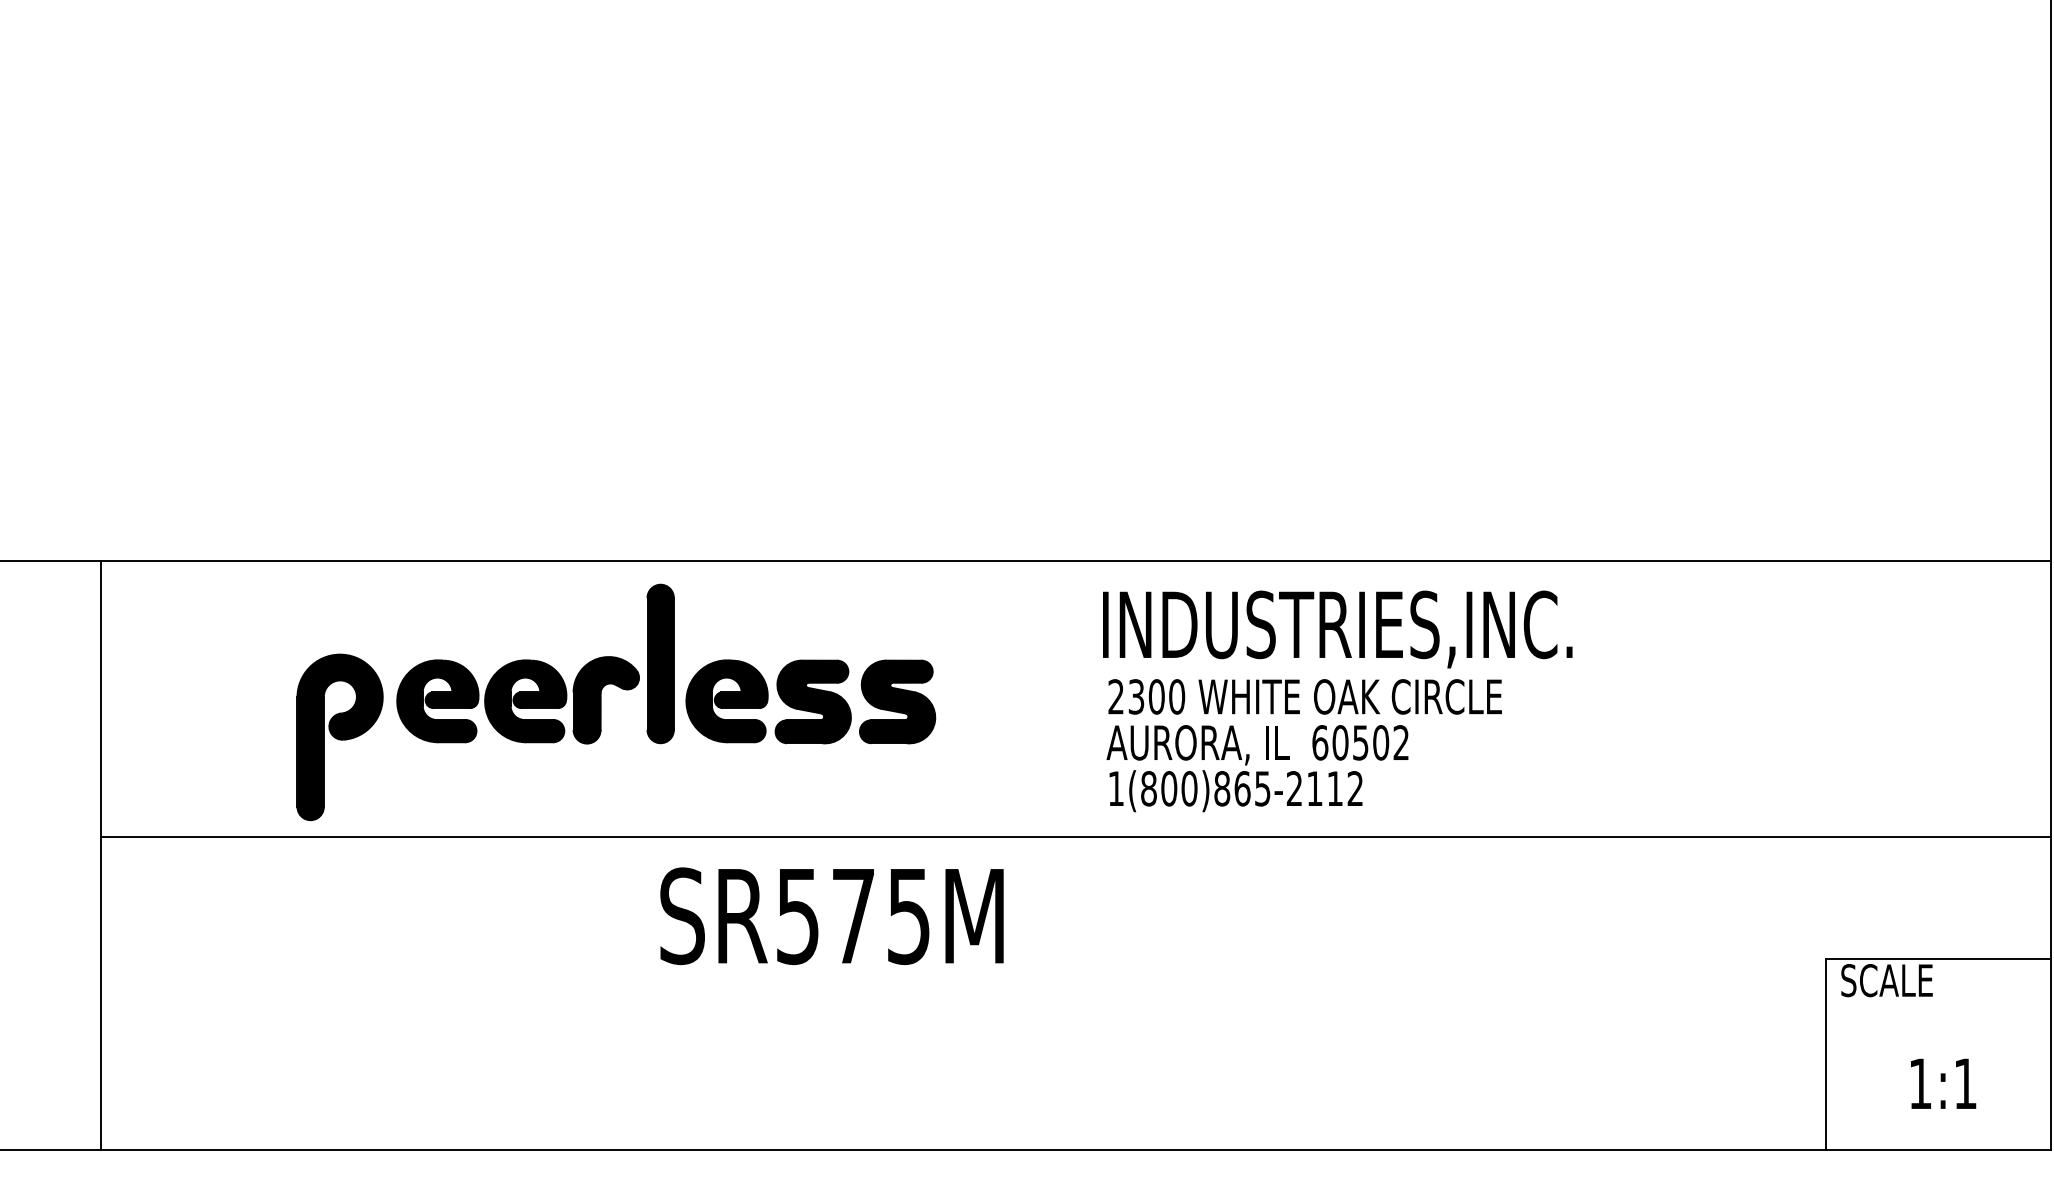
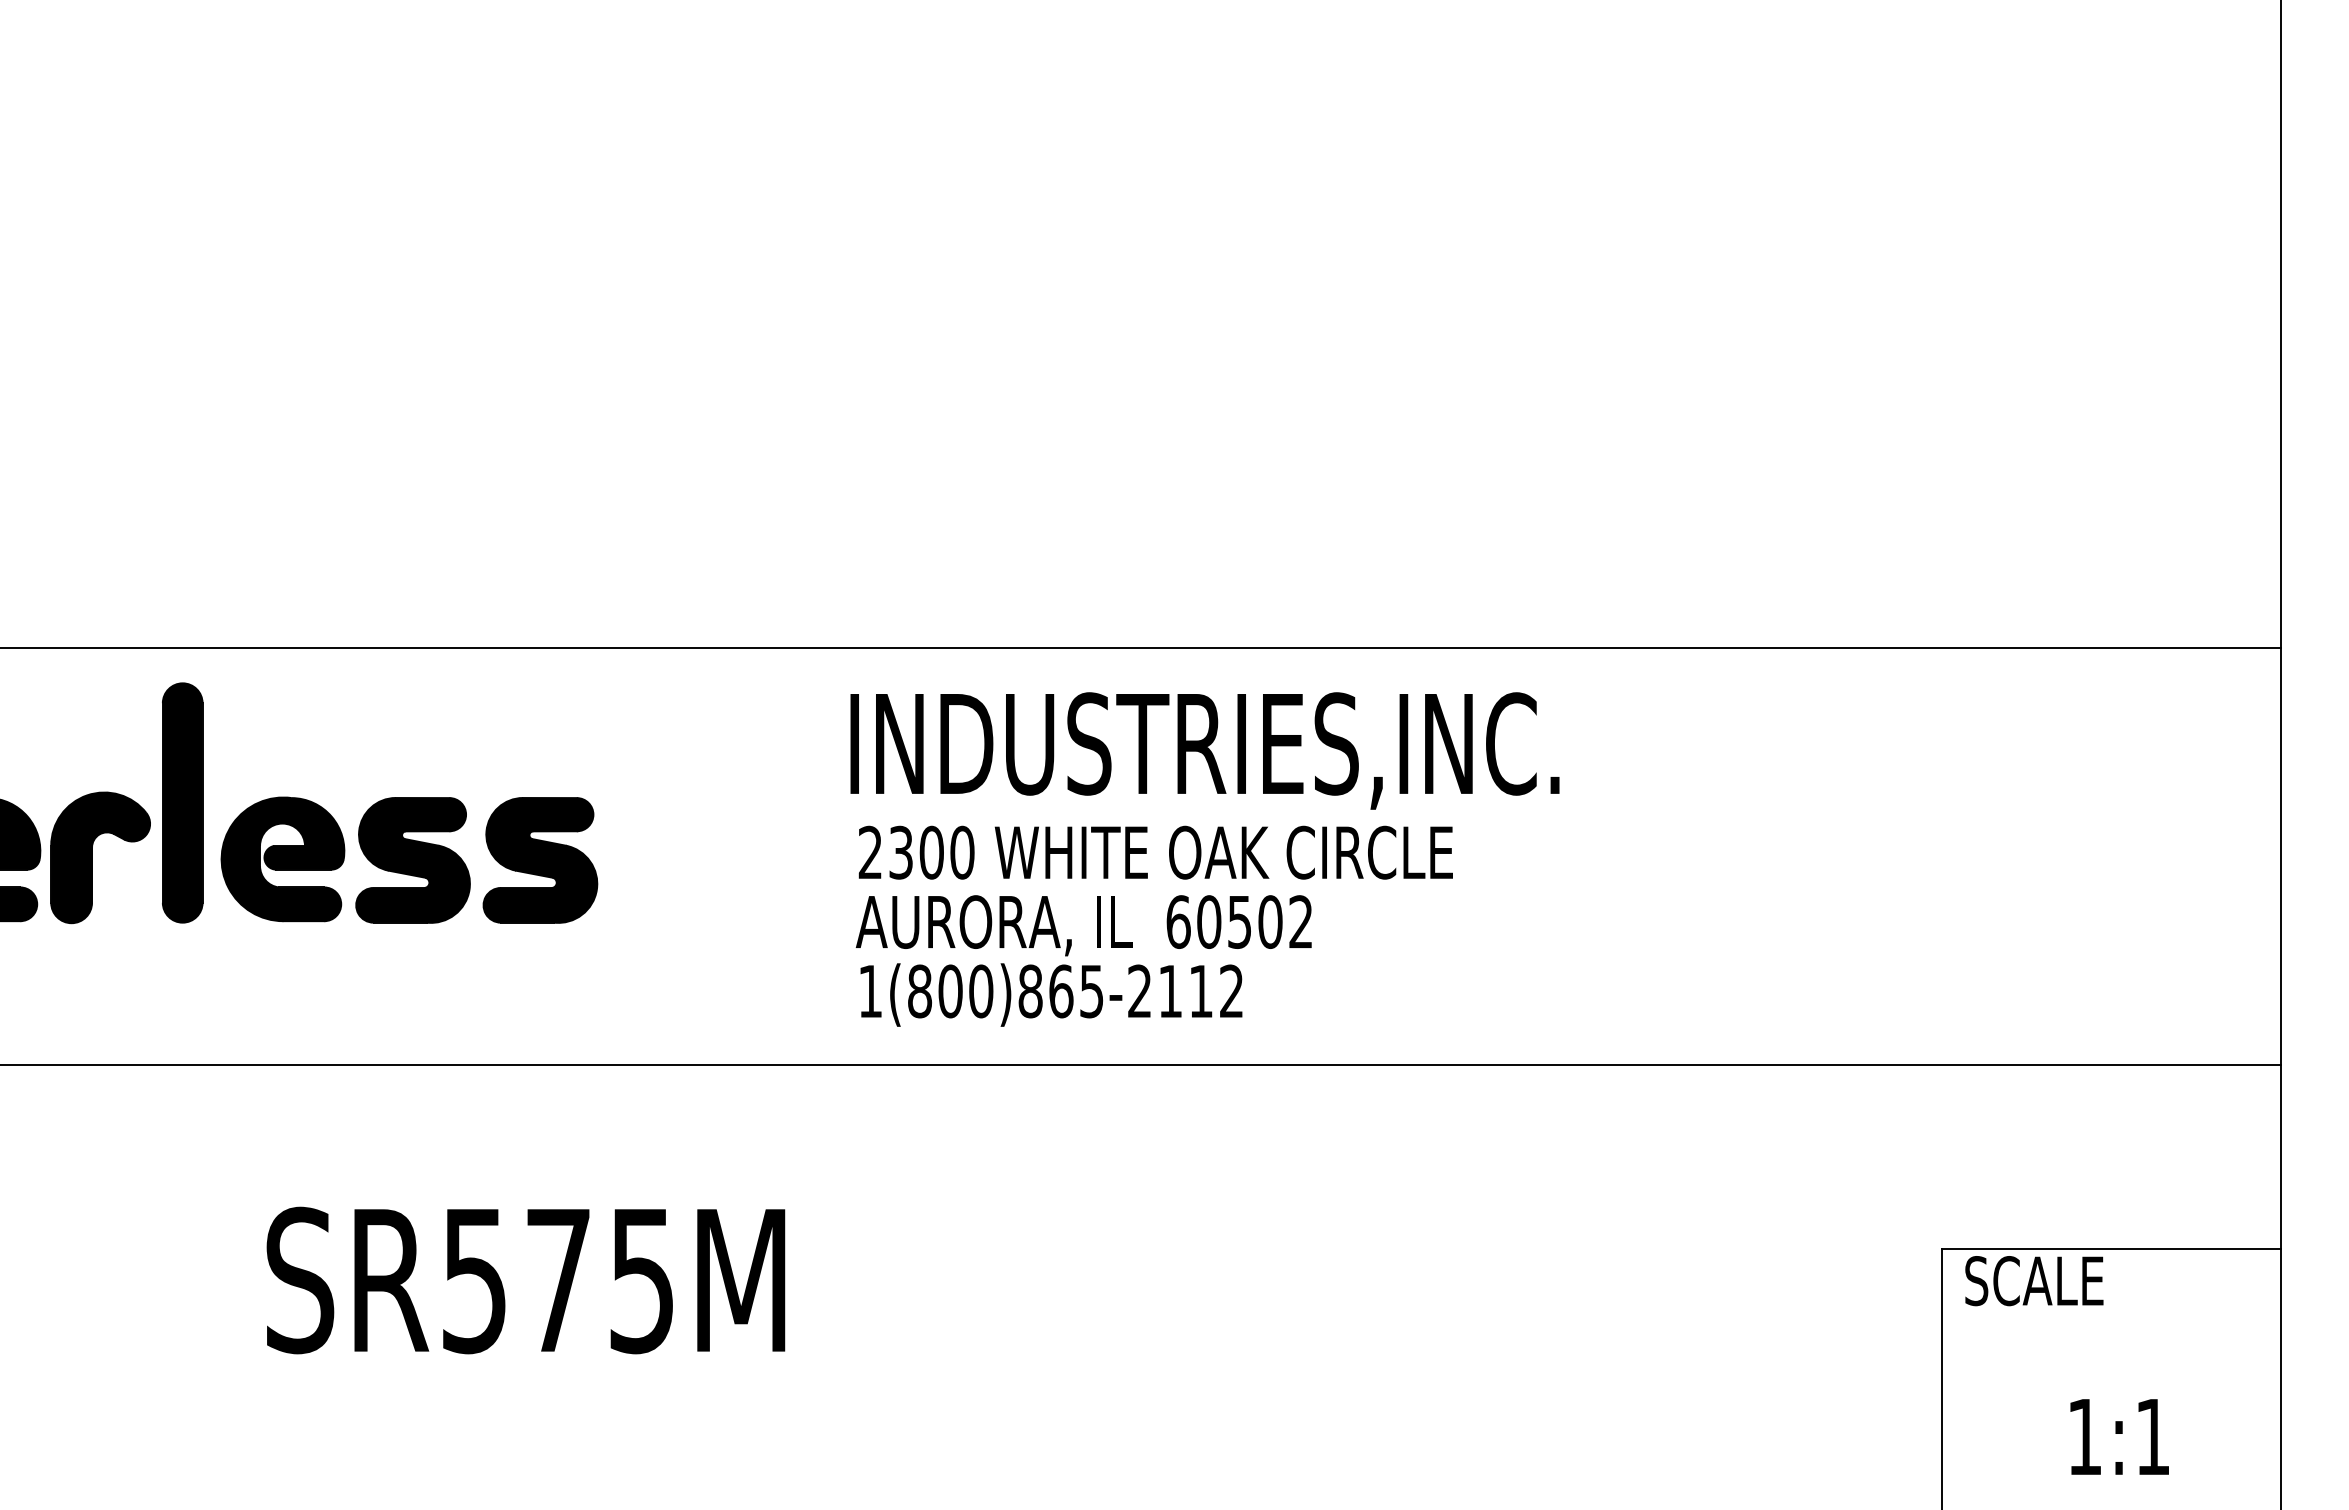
text: (831, 916) -> (525, 1280), moved

